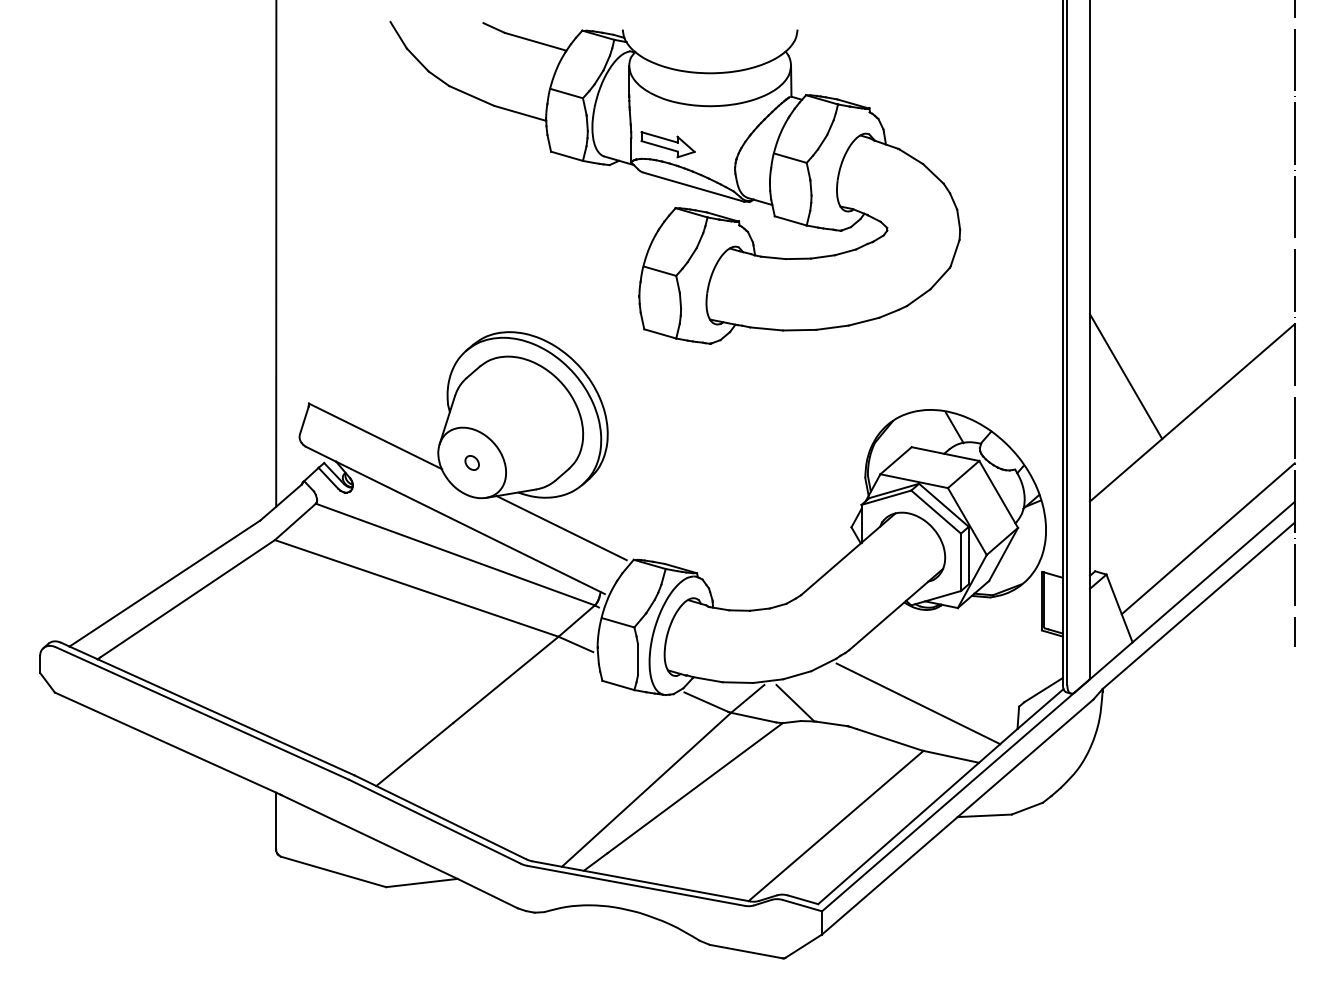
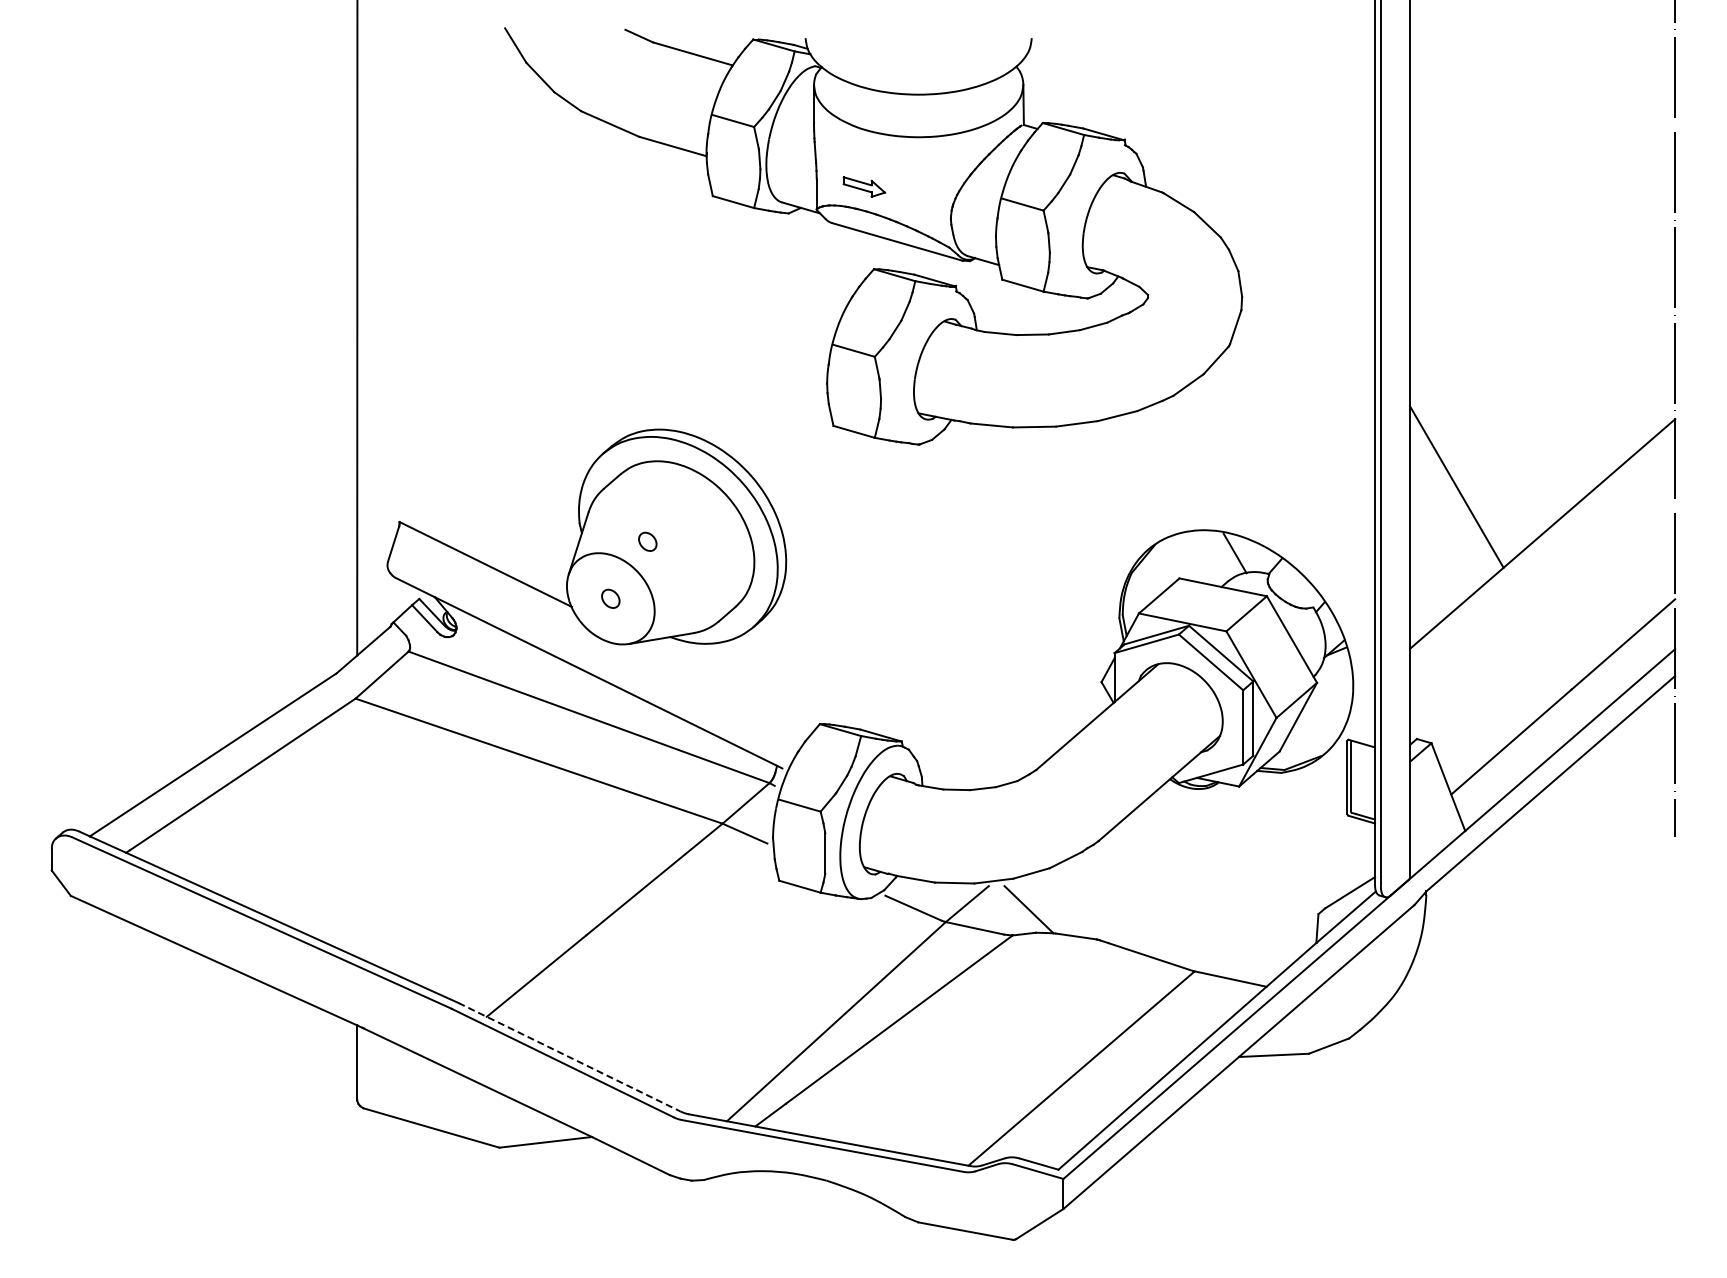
part: (668, 144) -> (864, 186), size x0.6
part: (500, 418) -> (647, 541), added
line: (561, 527) -> (726, 682), removed
line: (918, 703) -> (1188, 910), removed
line: (440, 817) -> (569, 1057), solid -> dashed

